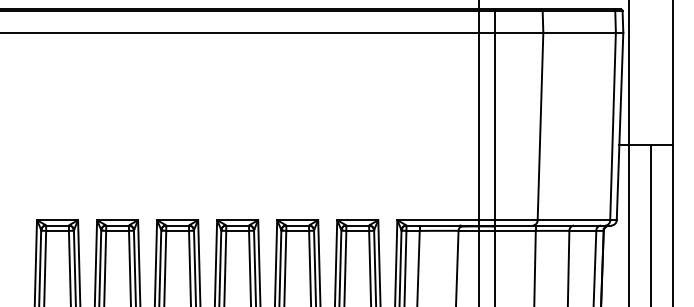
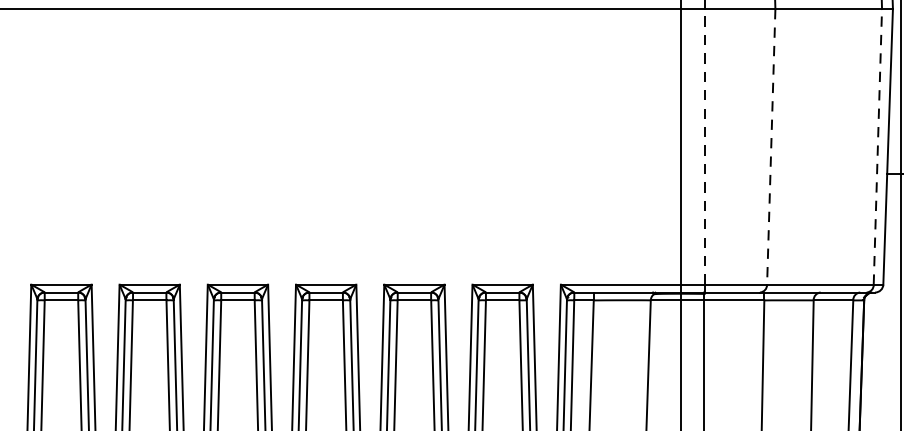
line: (495, 126) -> (705, 146), solid -> dashed
line: (540, 126) -> (771, 146), solid -> dashed
line: (613, 126) -> (878, 146), solid -> dashed

